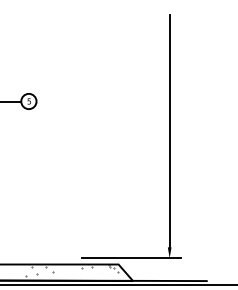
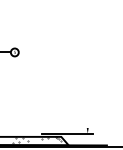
line: (169, 130) -> (87, 67), removed

